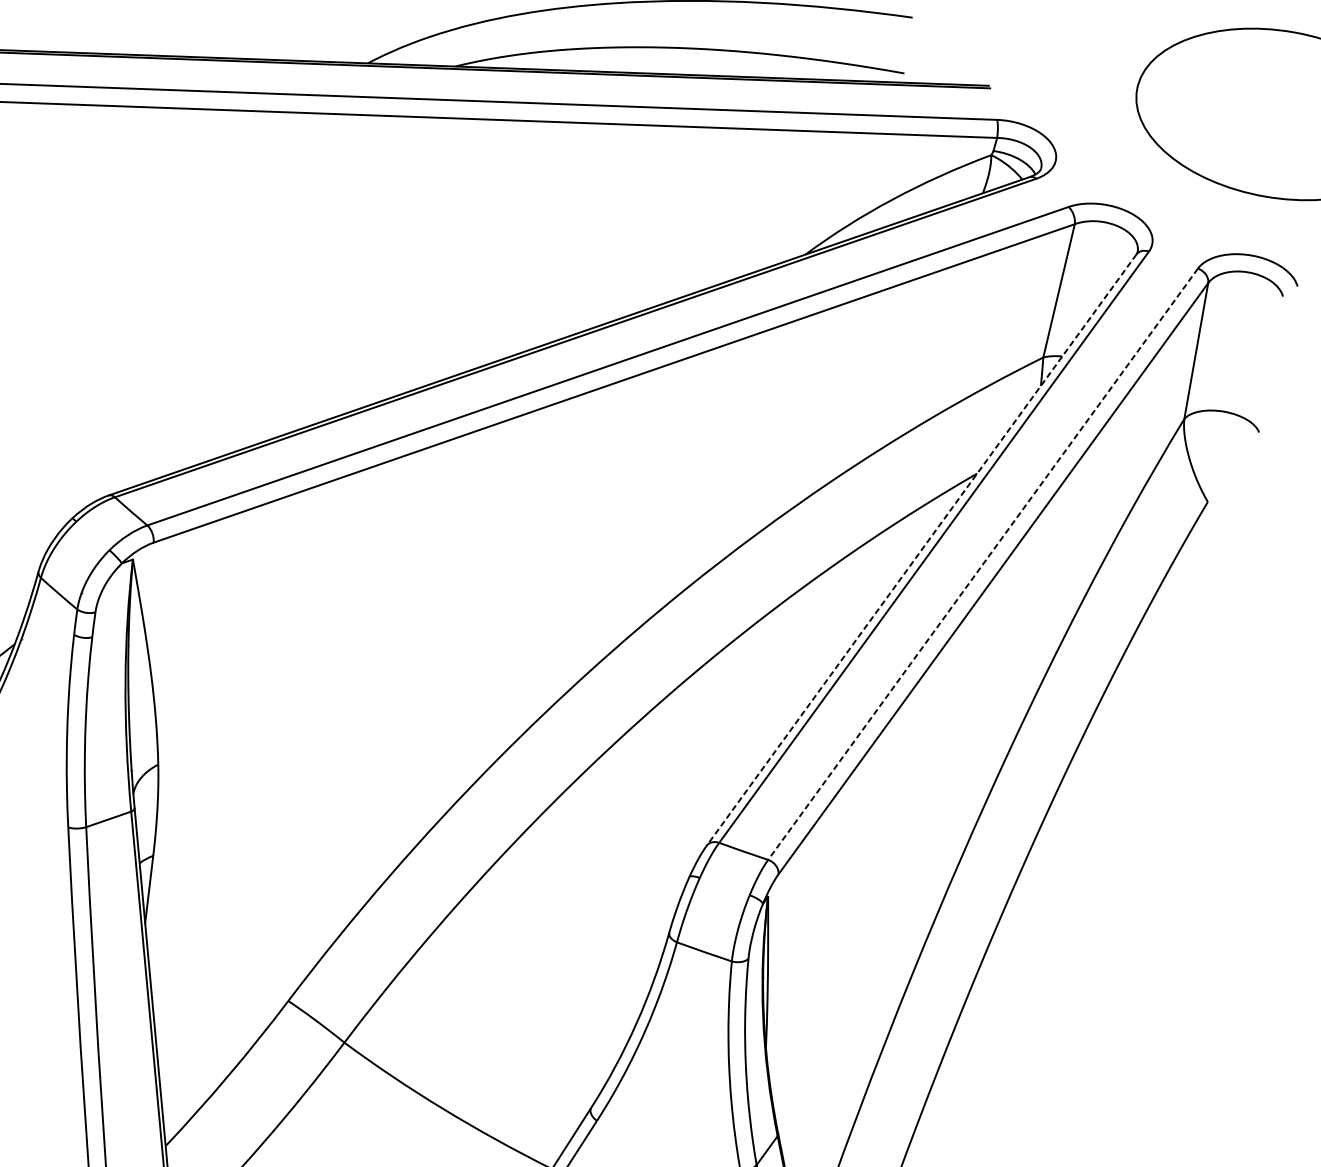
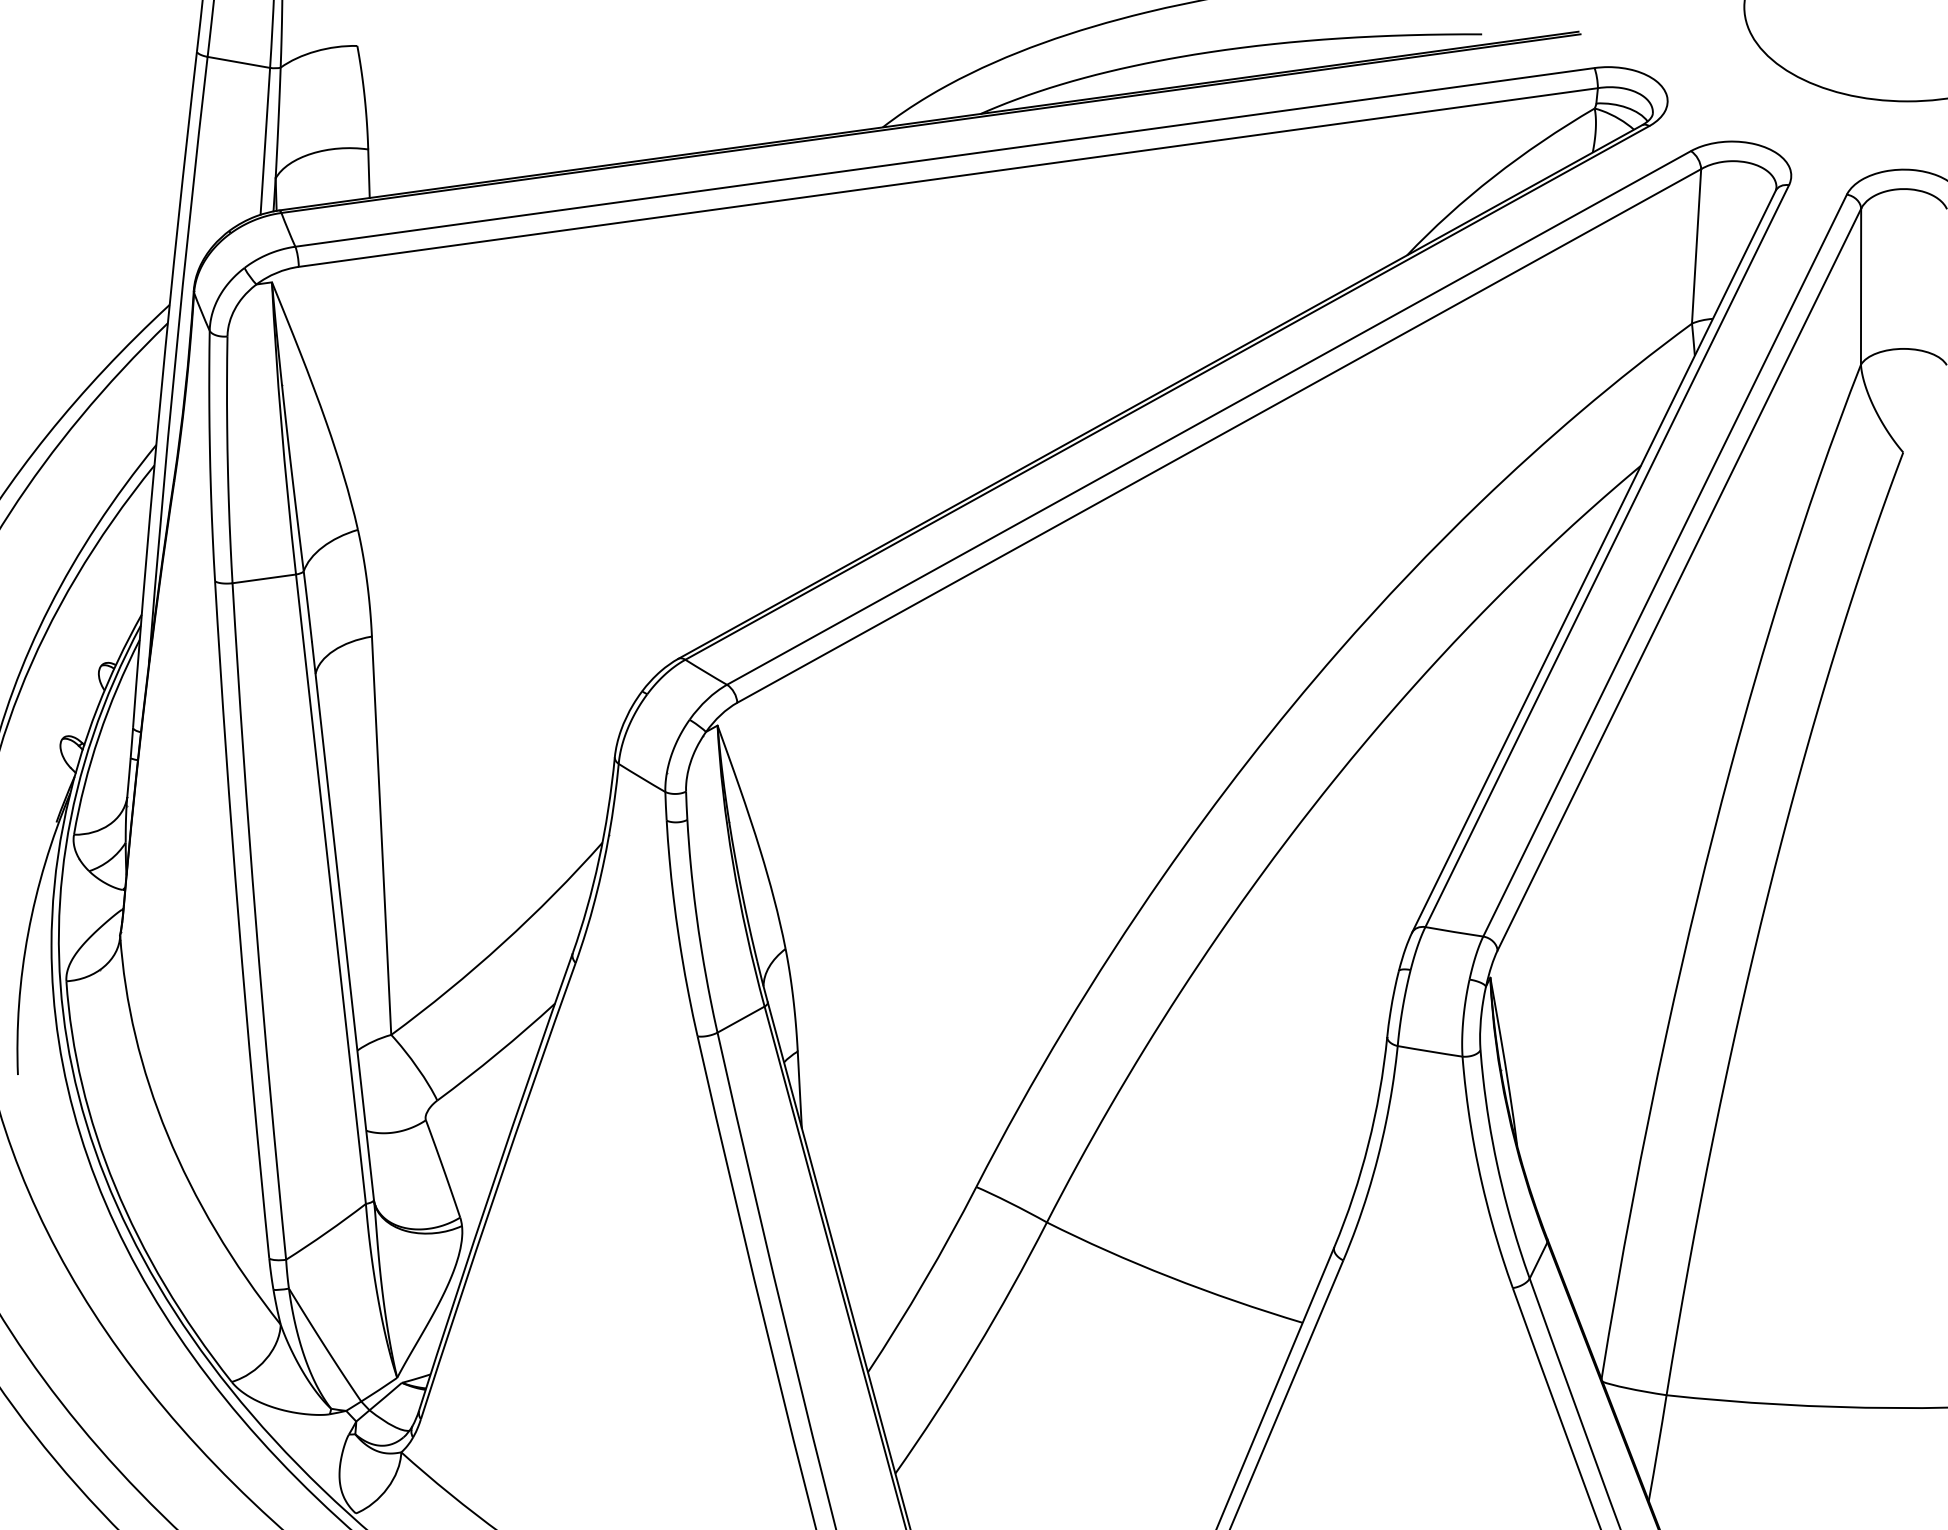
line: (921, 550) -> (1593, 562), dashed -> solid
line: (982, 564) -> (1664, 566), dashed -> solid

